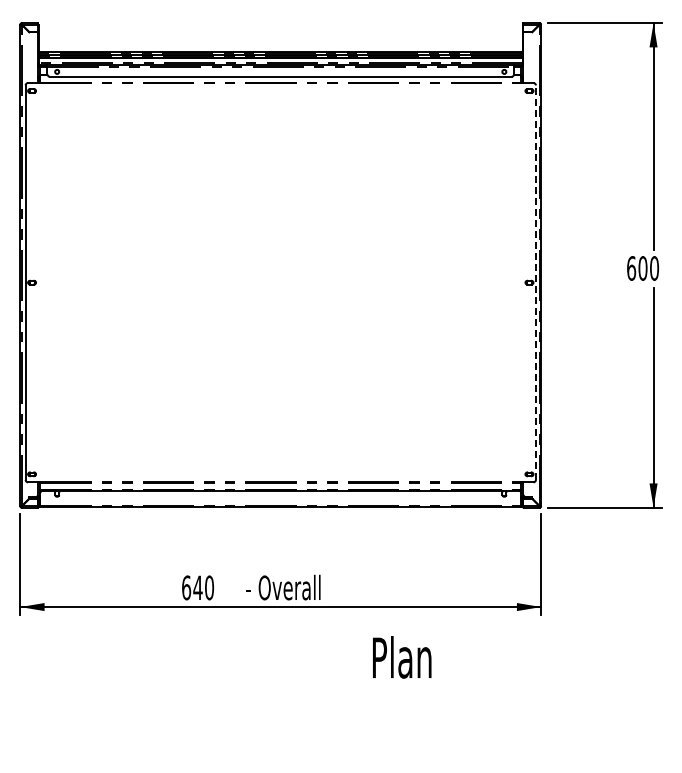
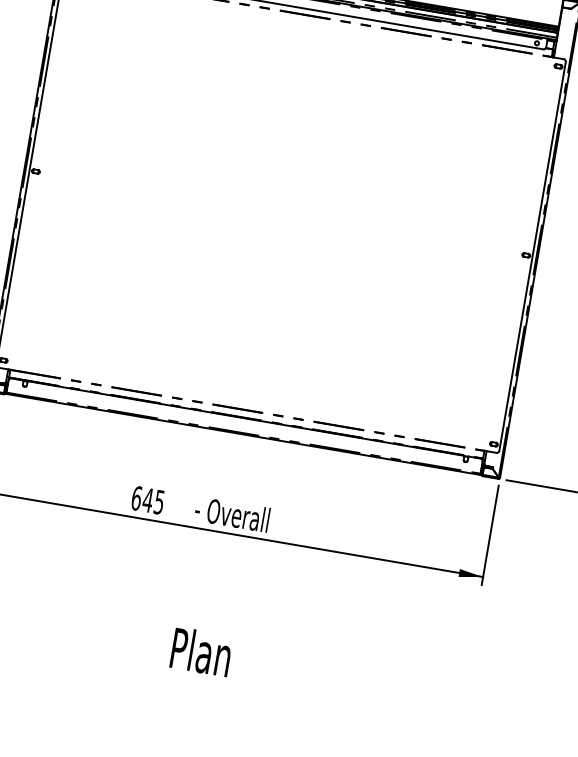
line: (535, 282) -> (532, 256), dashed -> solid
text: (209, 587) -> (159, 501), 640 -> 645
text: (402, 657) -> (201, 652), moved

